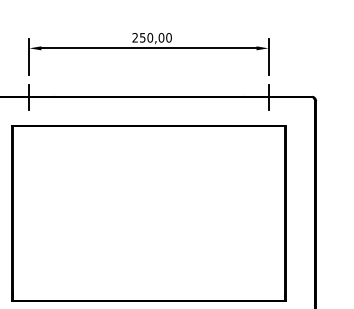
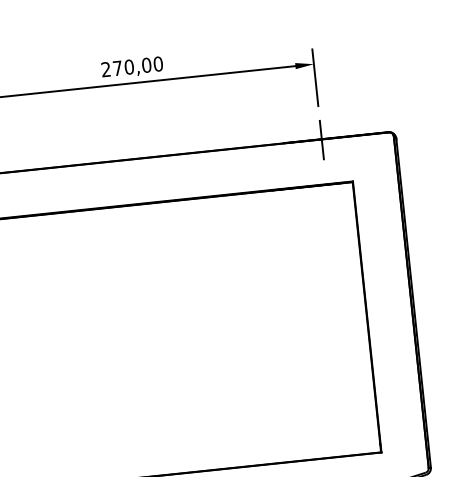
text: (142, 37) -> (117, 67), 250,00 -> 270,00

